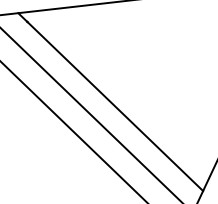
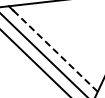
line: (115, 107) -> (55, 51), solid -> dashed

